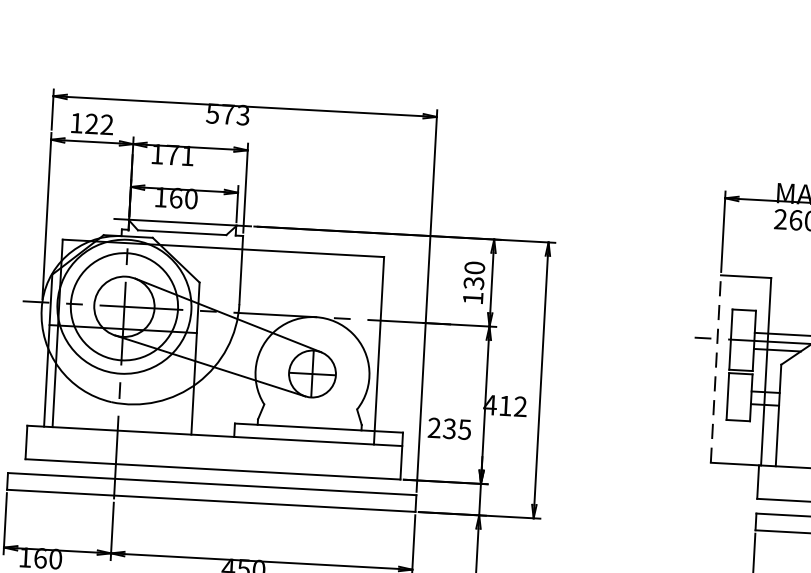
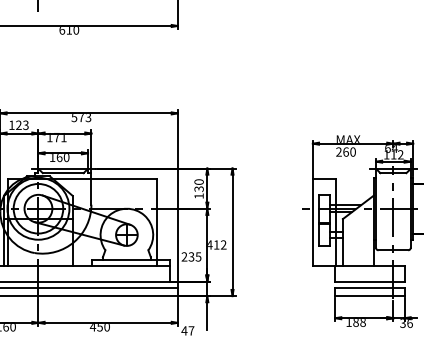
text: (106, 125) -> (25, 125), 122 -> 123
line: (715, 368) -> (312, 222), dashed -> solid

